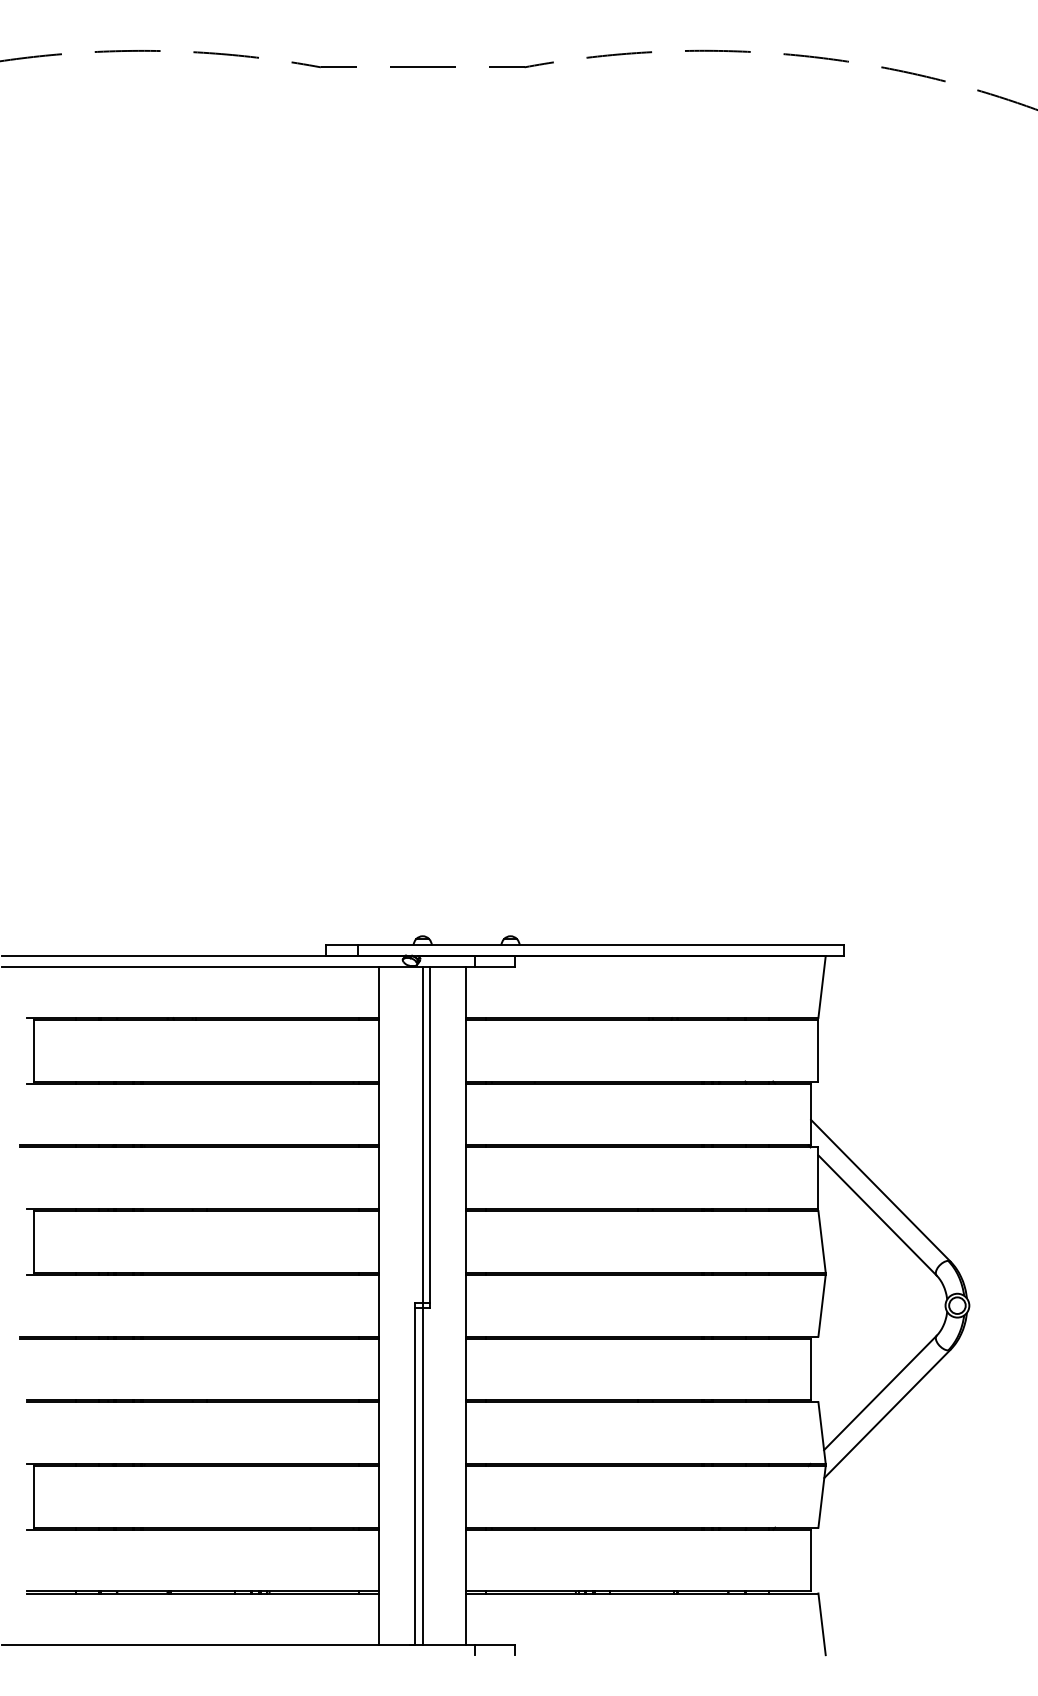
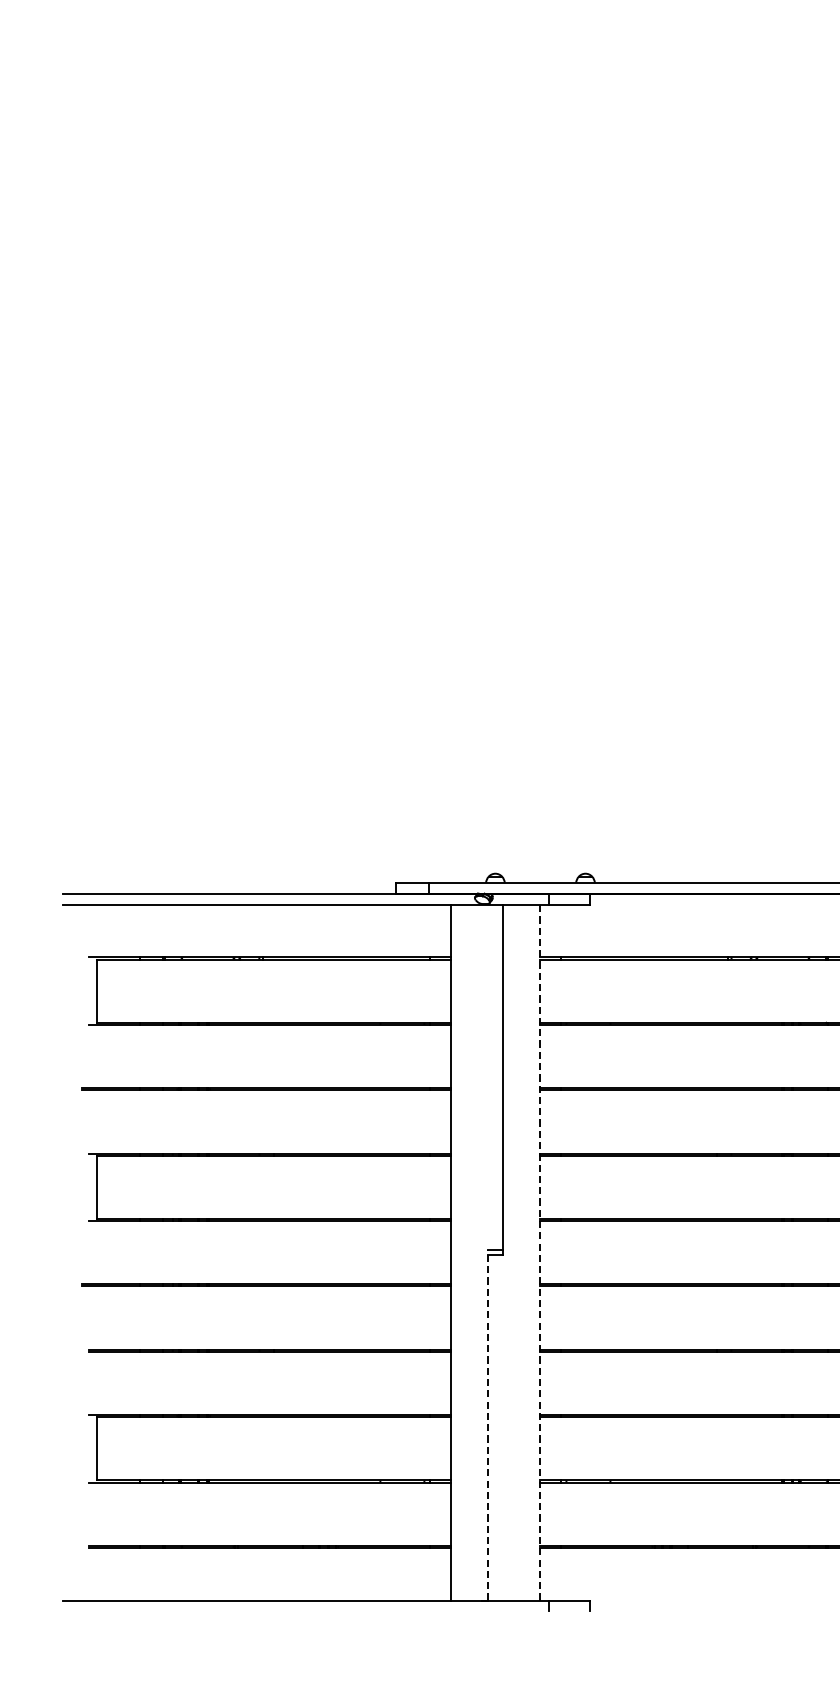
line: (422, 1305) -> (495, 1252), removed
line: (466, 1305) -> (540, 1252), solid -> dashed
line: (415, 1473) -> (488, 1424), solid -> dashed

